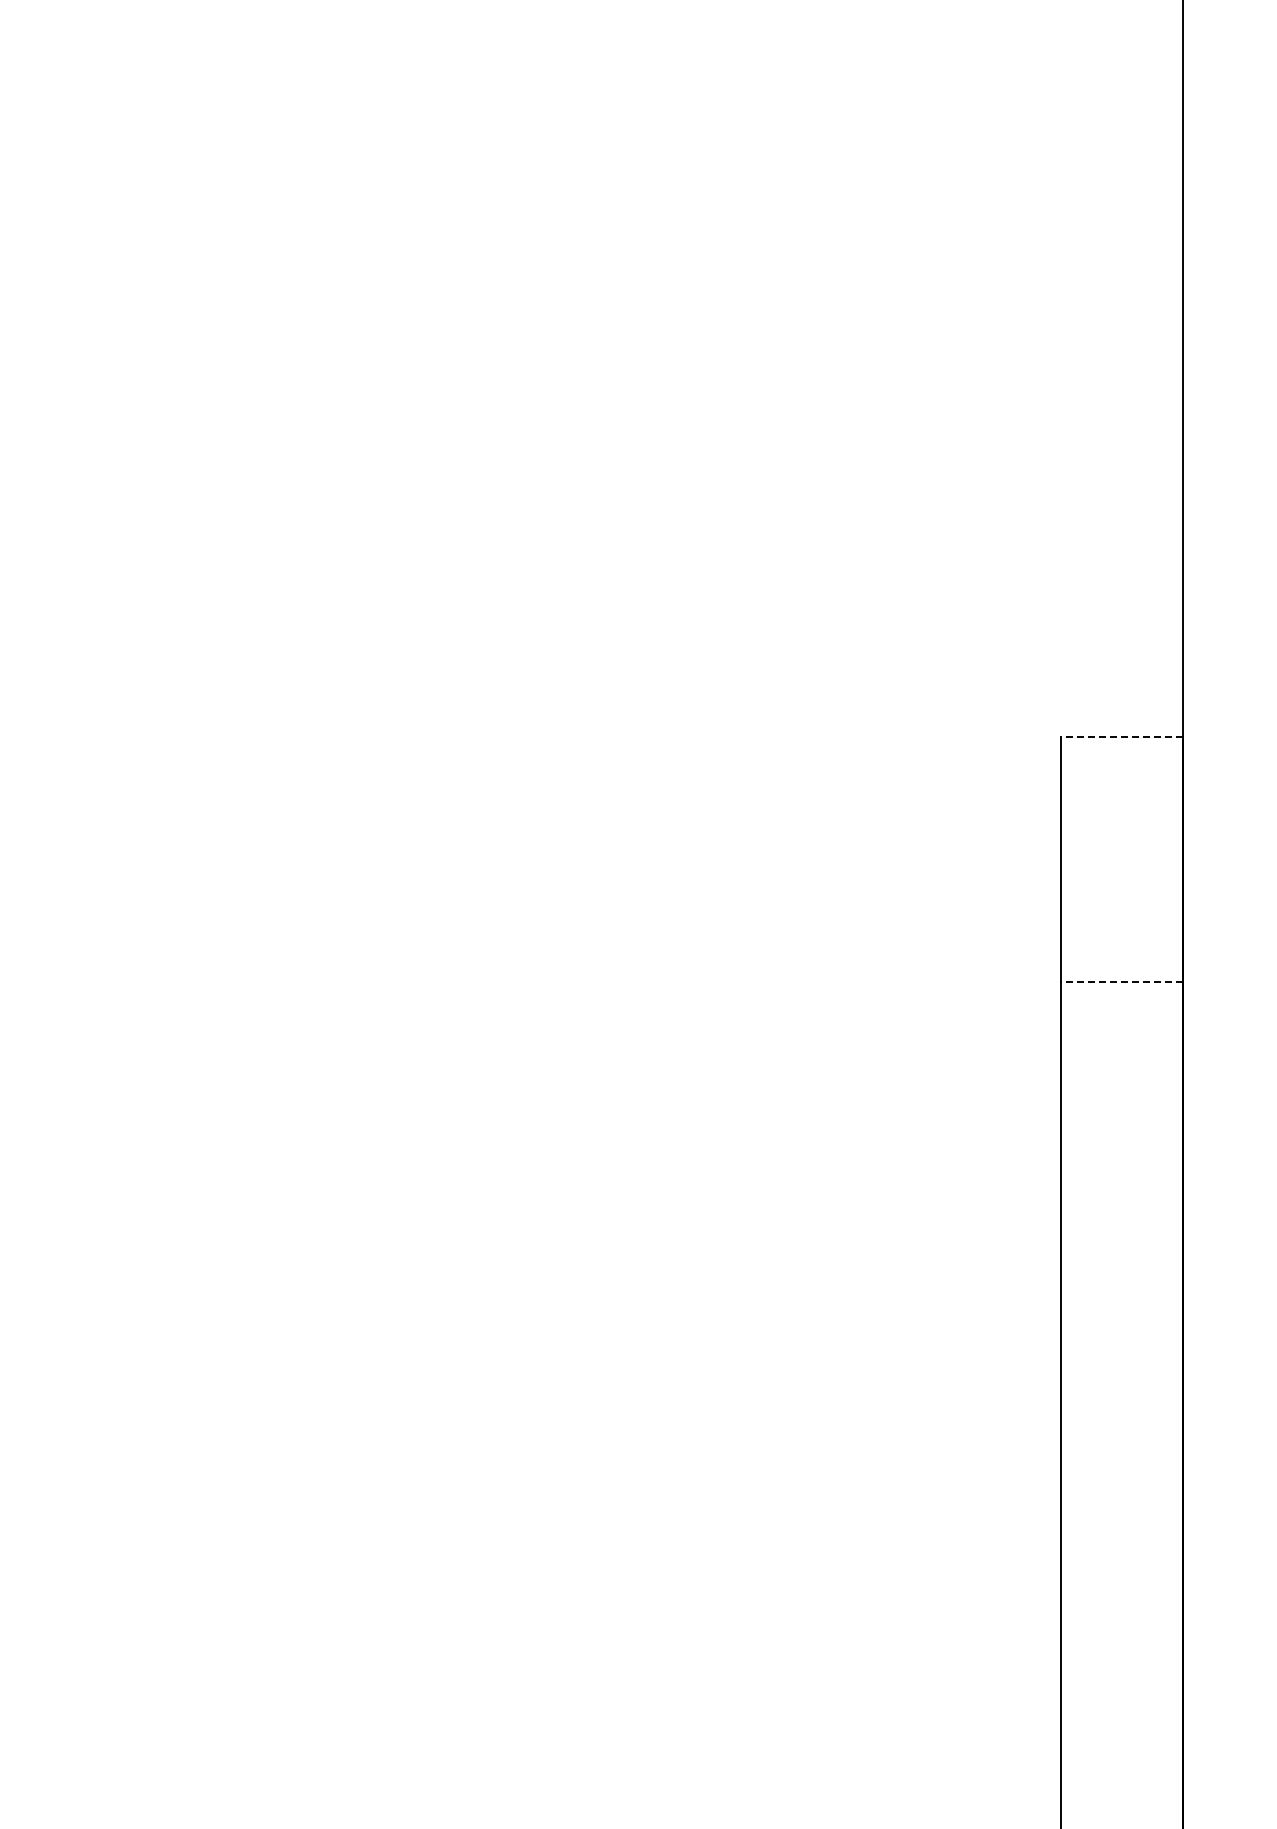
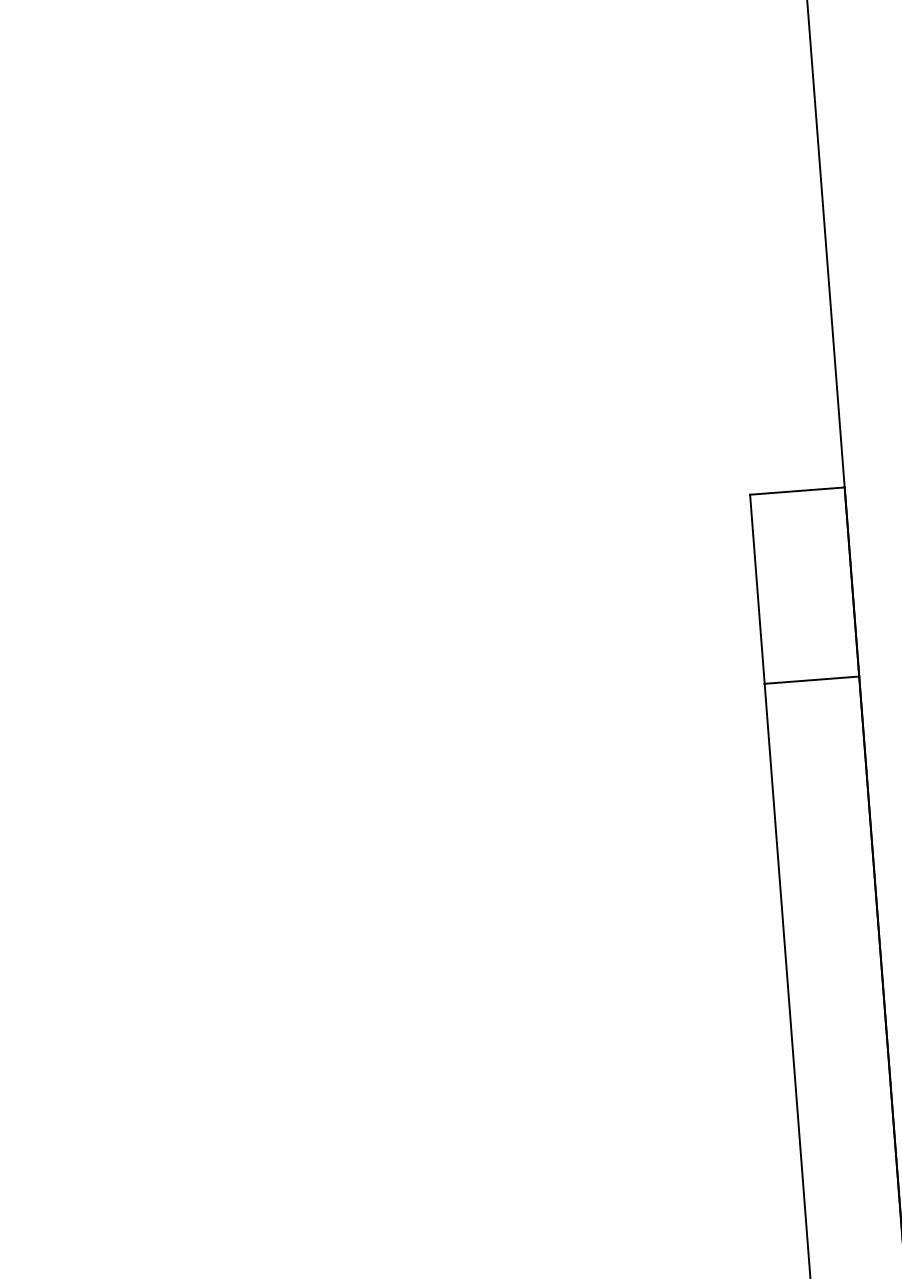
line: (1121, 736) -> (796, 491), dashed -> solid
line: (1121, 981) -> (811, 679), dashed -> solid

